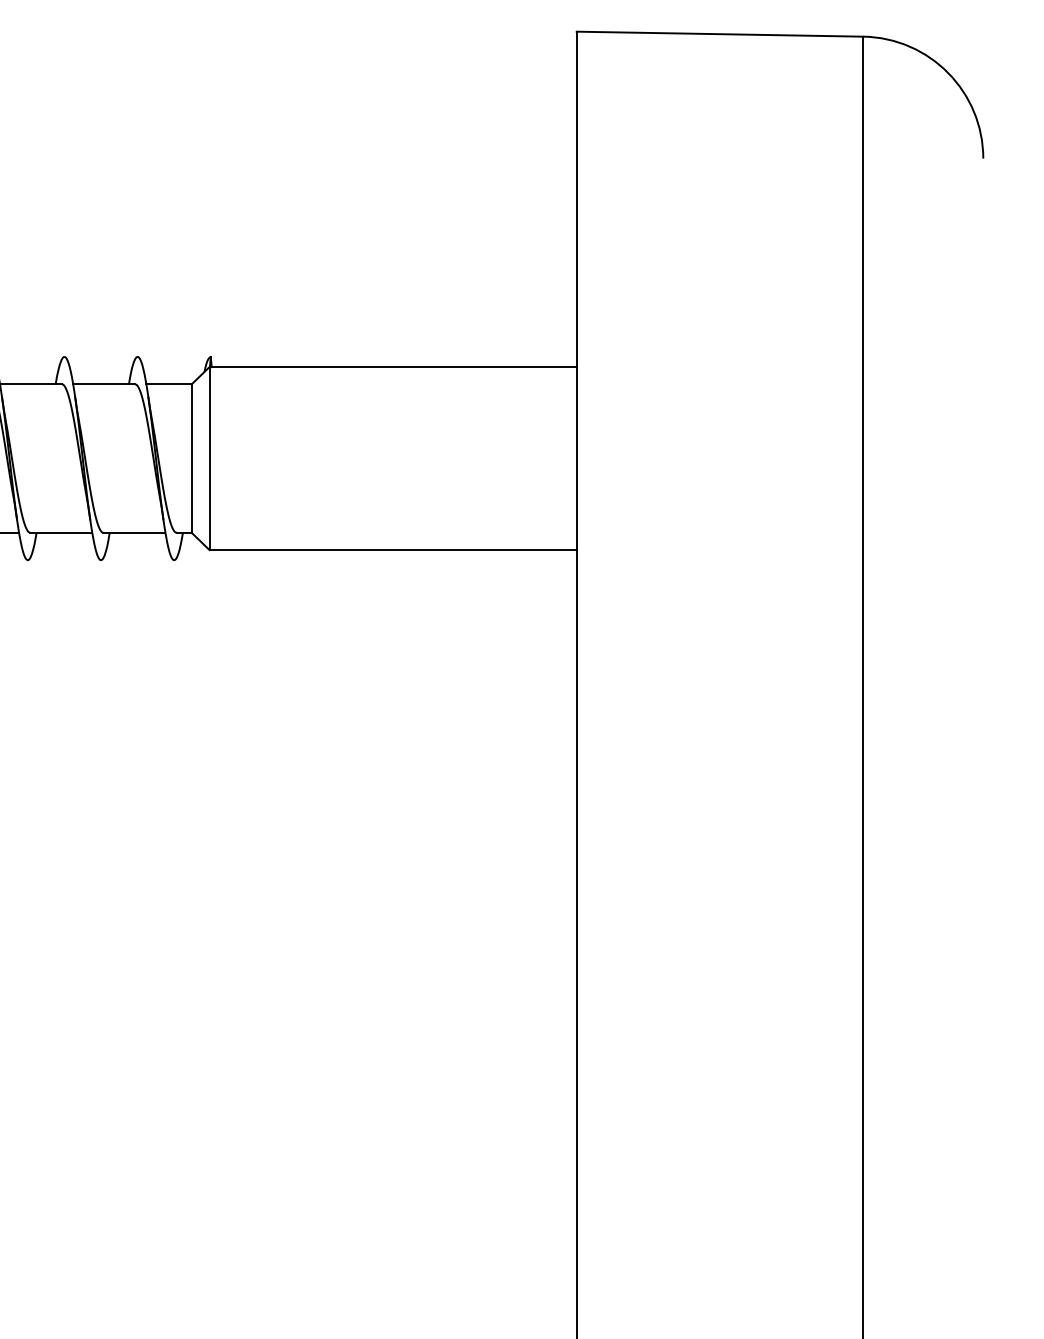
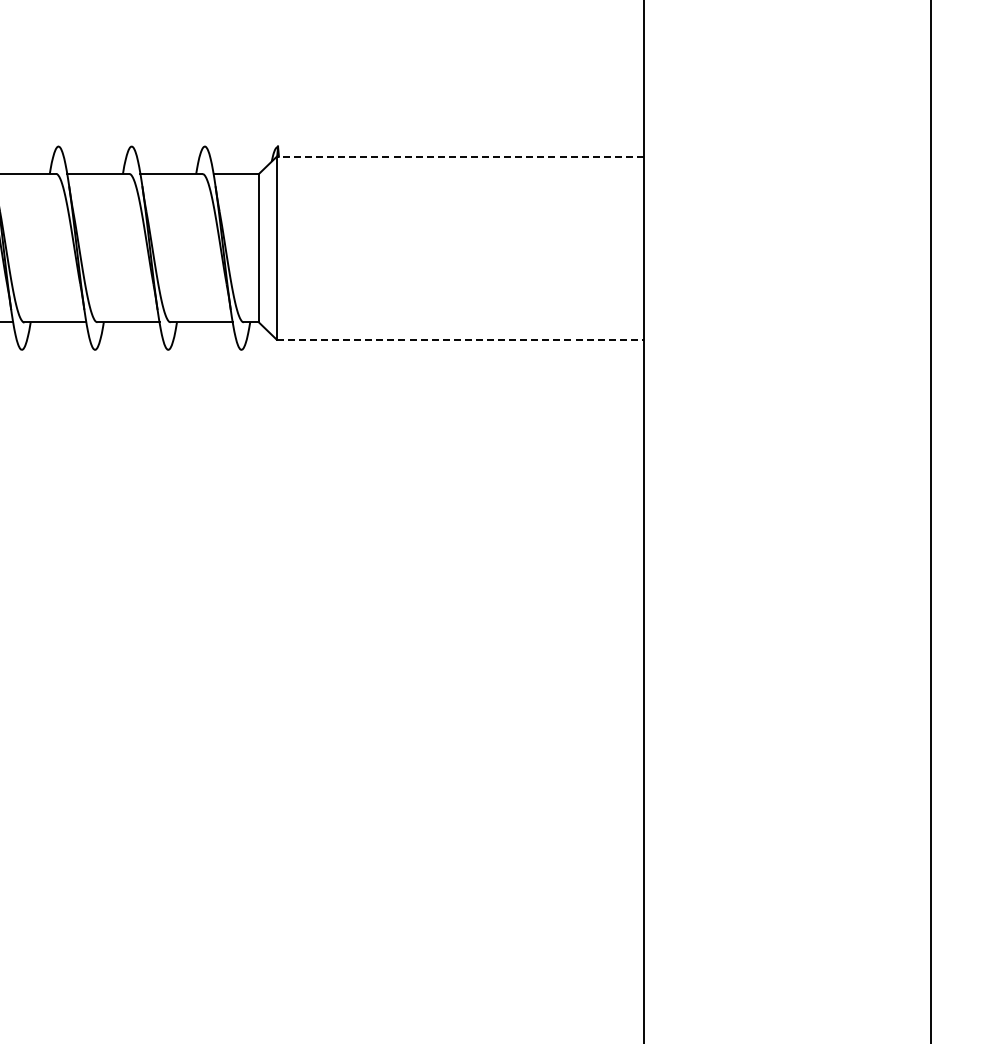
line: (393, 367) -> (460, 157), solid -> dashed
line: (393, 550) -> (460, 340), solid -> dashed

